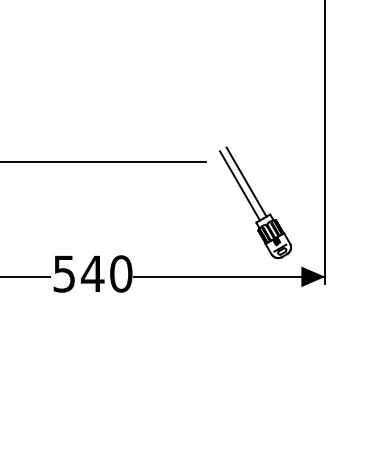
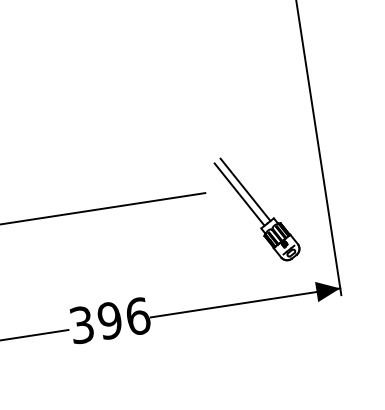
part: (255, 202) -> (257, 208), moved
text: (93, 273) -> (110, 320), 540 -> 396

